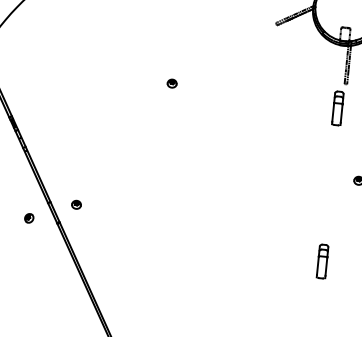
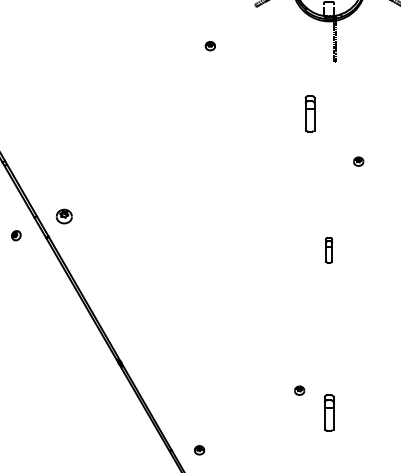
part: (171, 83) -> (209, 46), moved
part: (337, 108) -> (309, 113), moved
part: (76, 204) -> (64, 216), size x1.6
part: (322, 260) -> (328, 249), size x0.7

